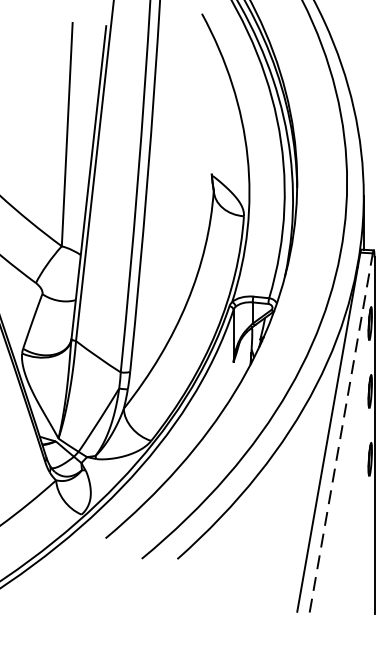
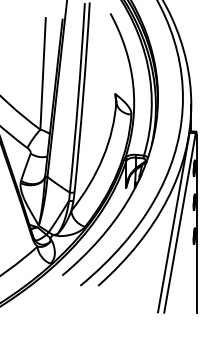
line: (342, 432) -> (180, 222), dashed -> solid

